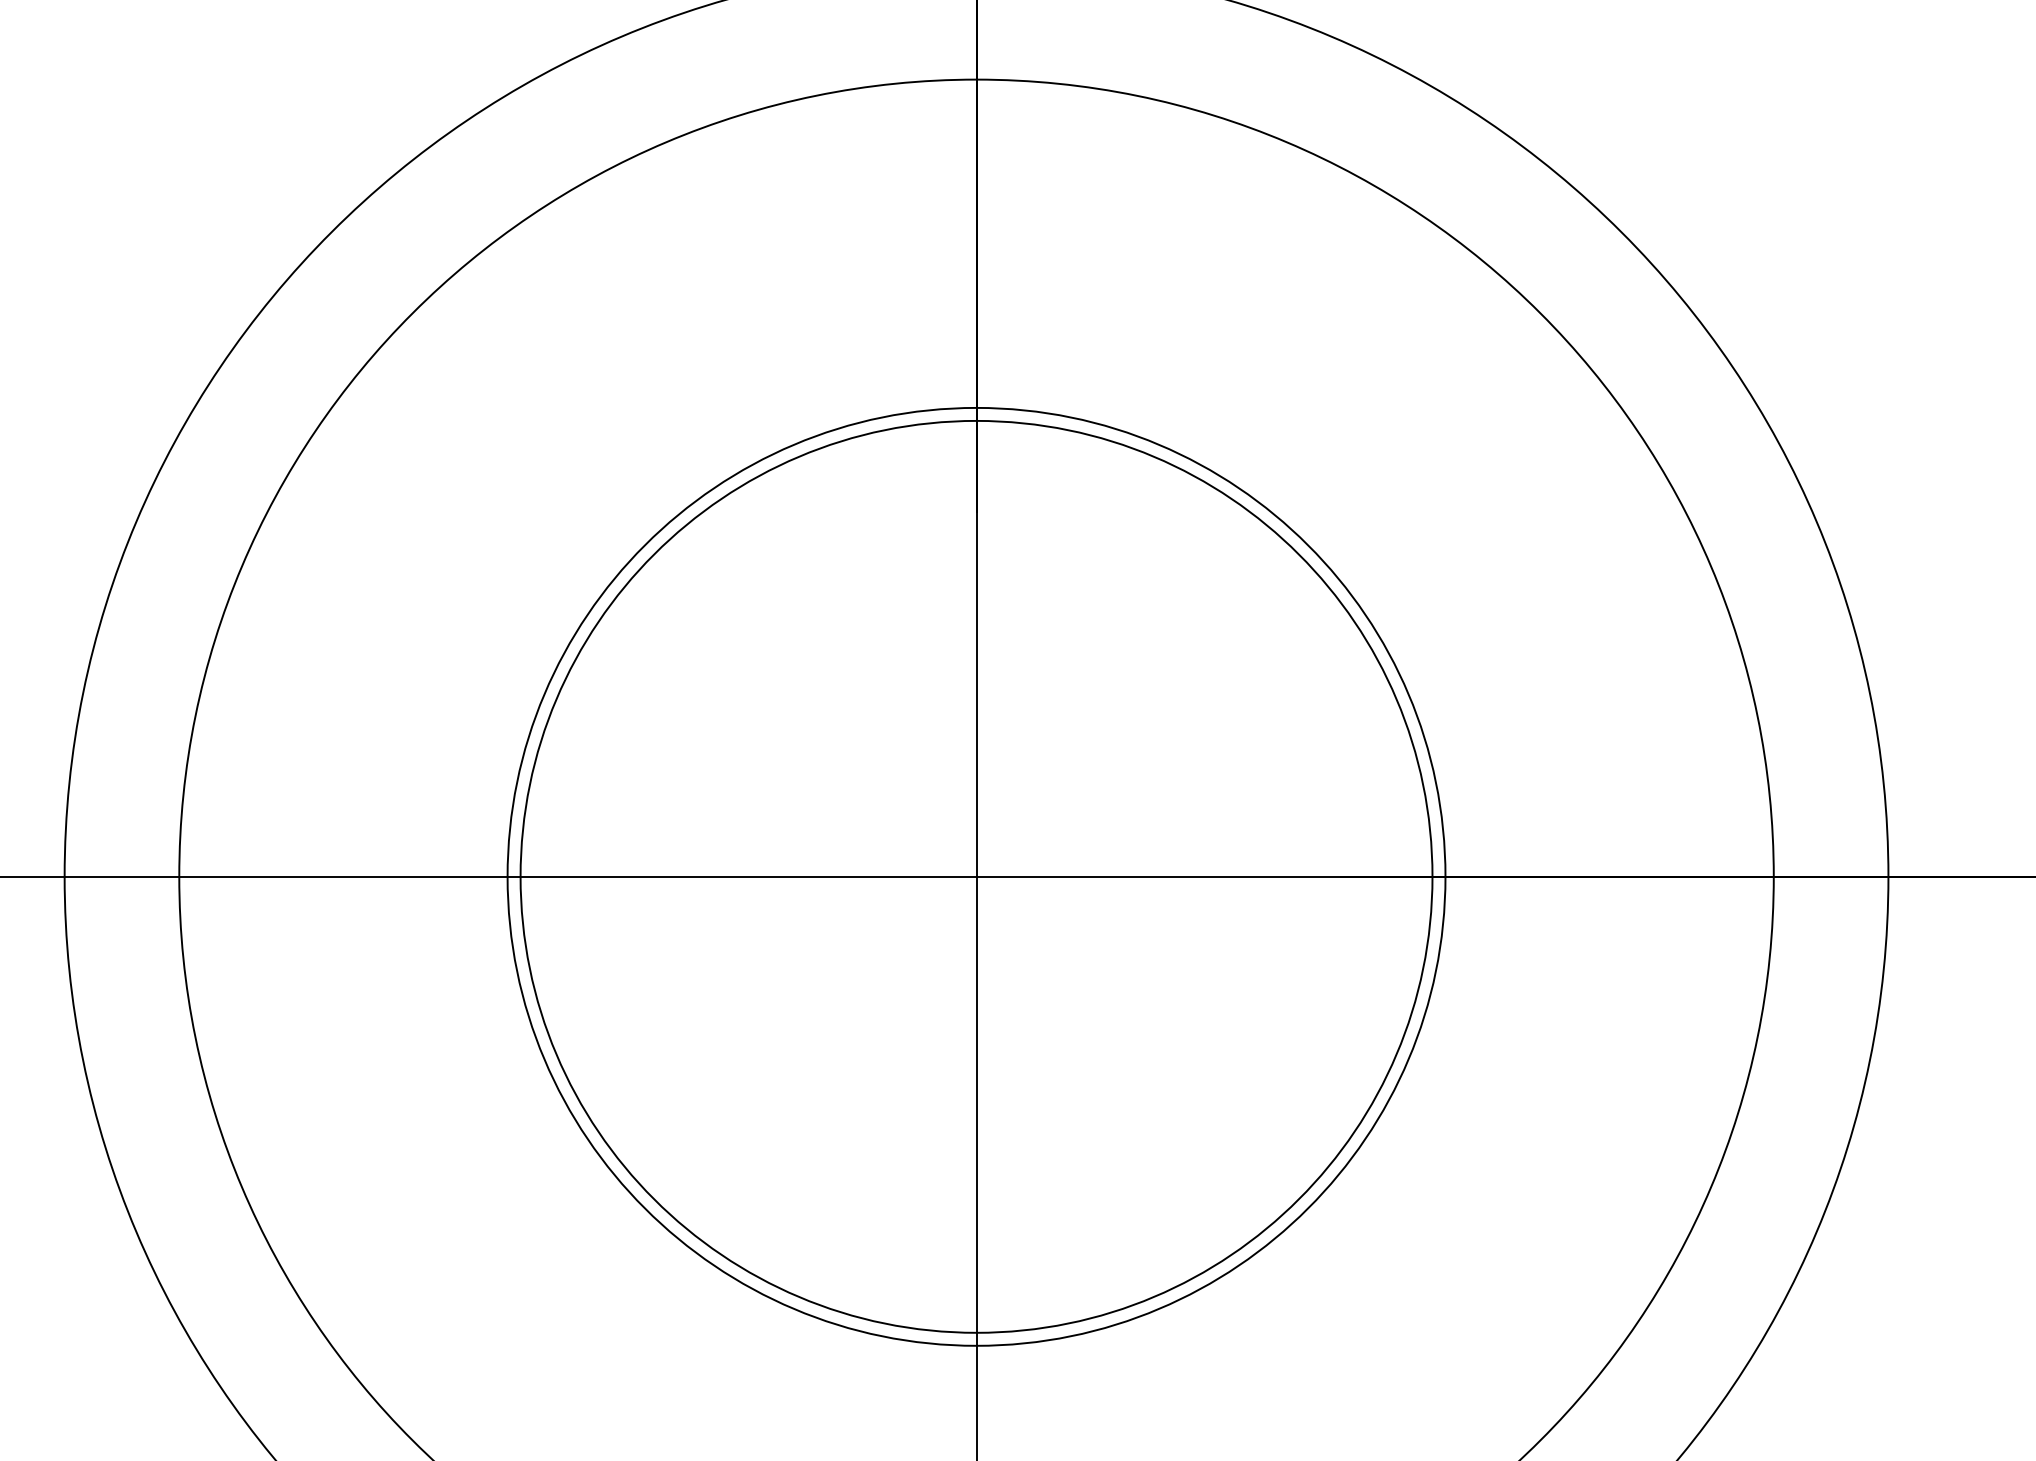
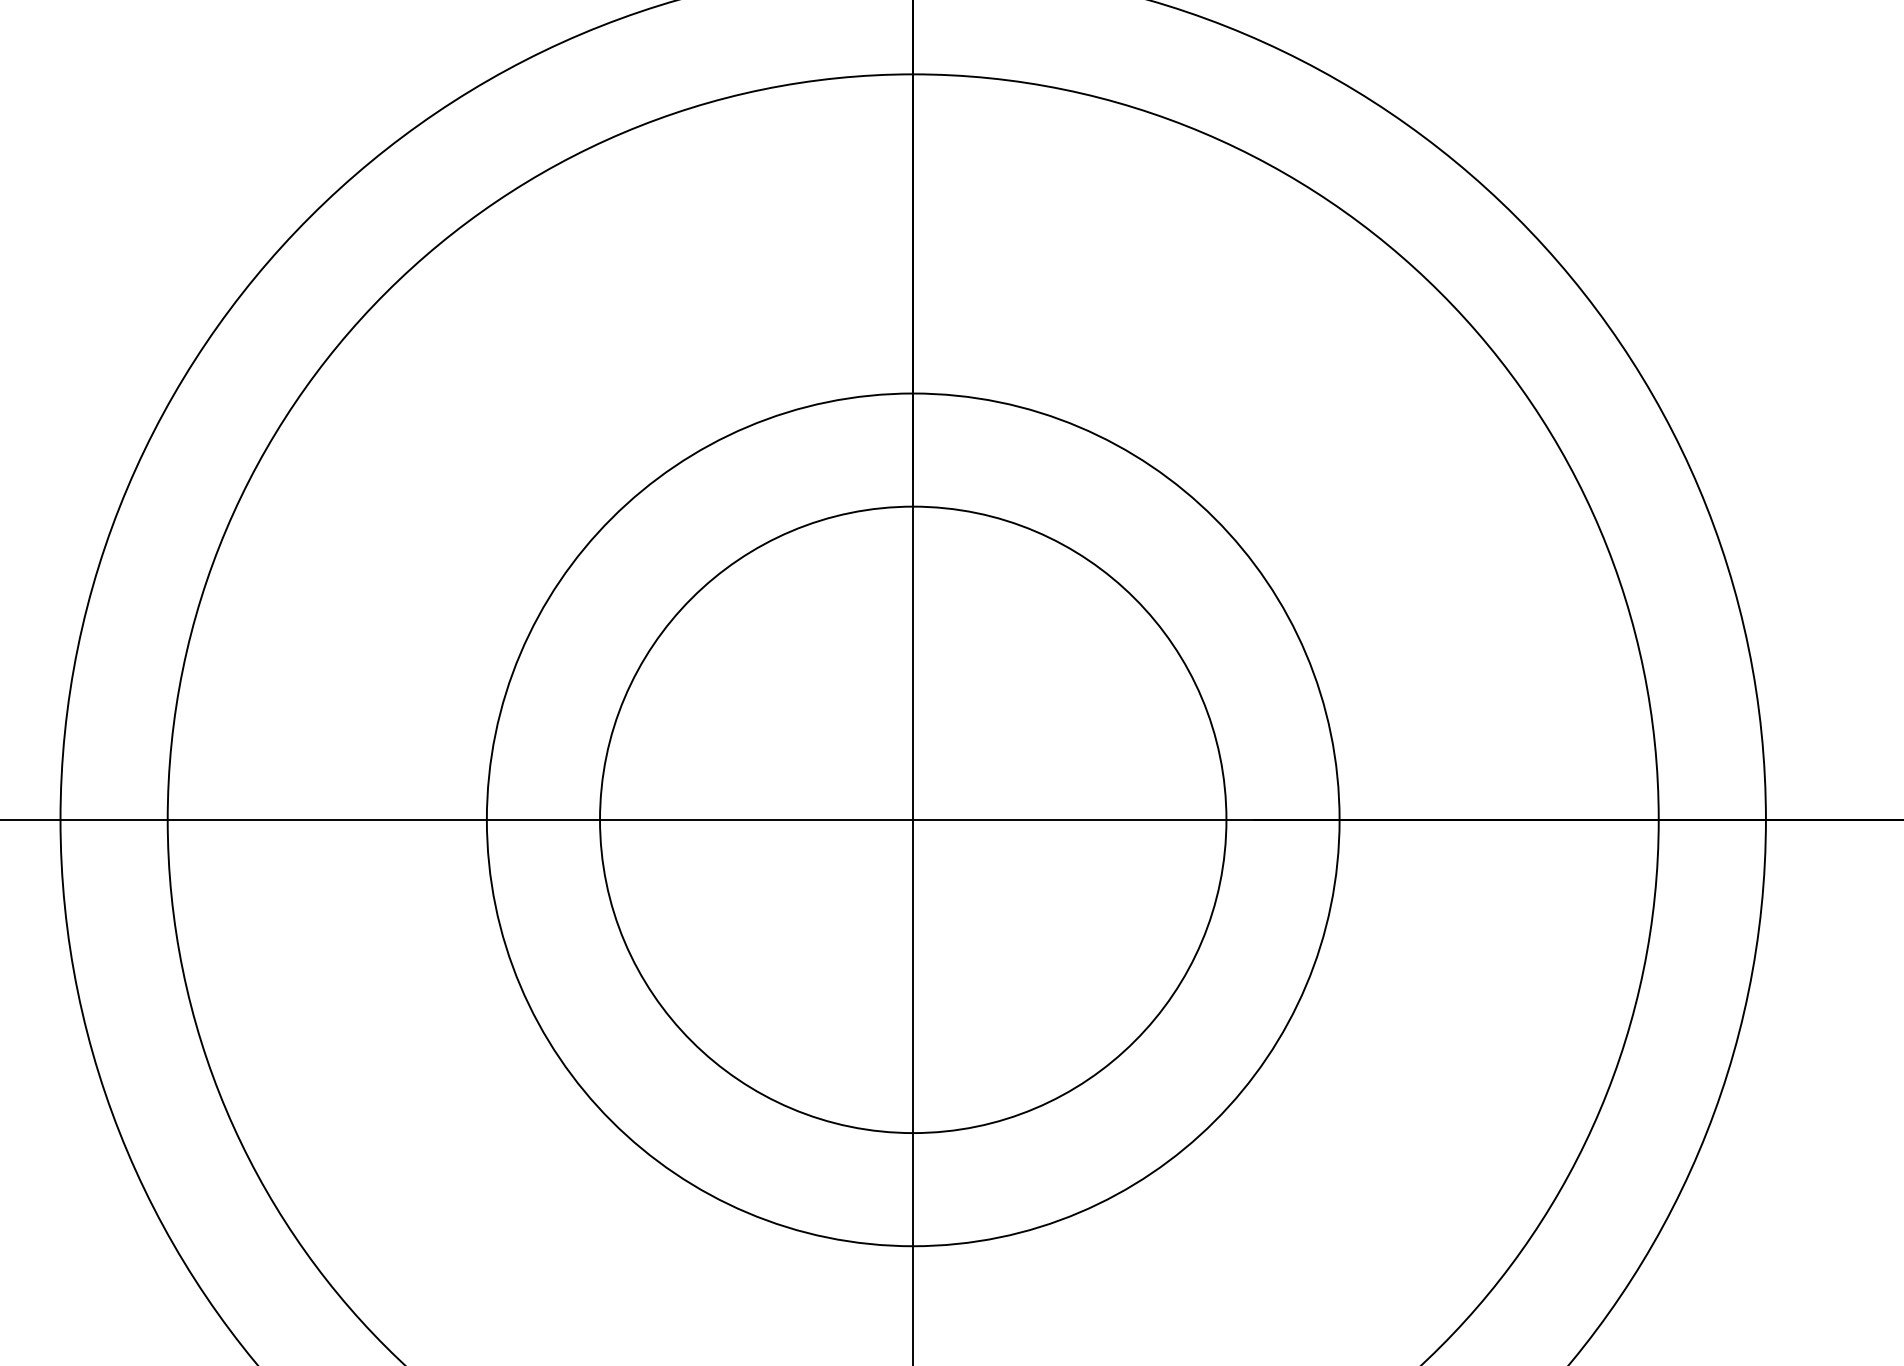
circle: (976, 876) -> (913, 819), size x0.71

